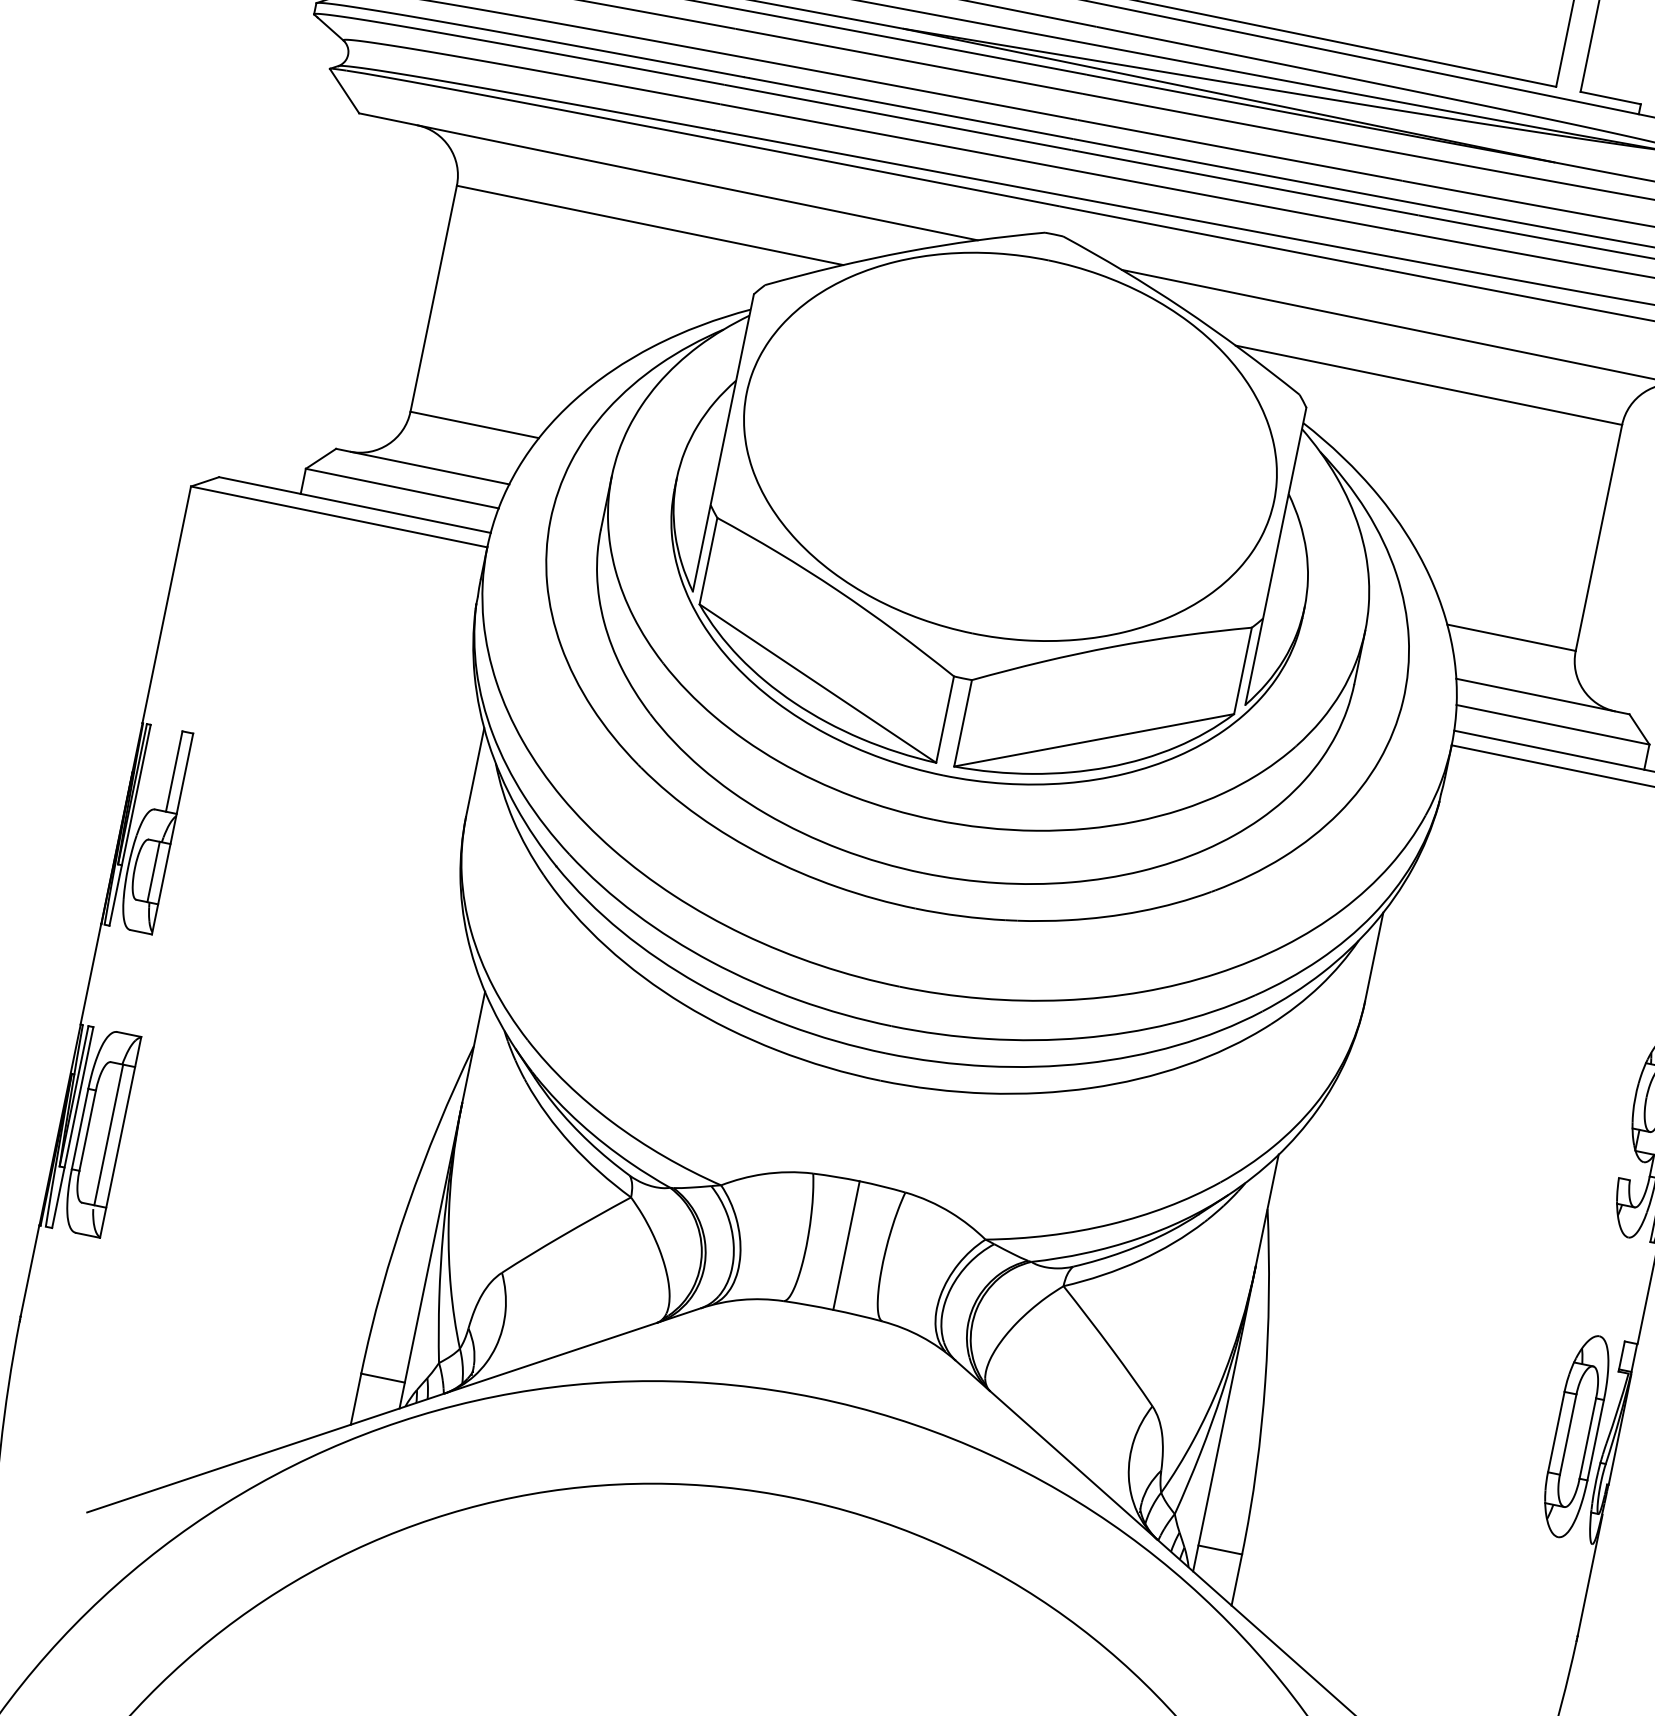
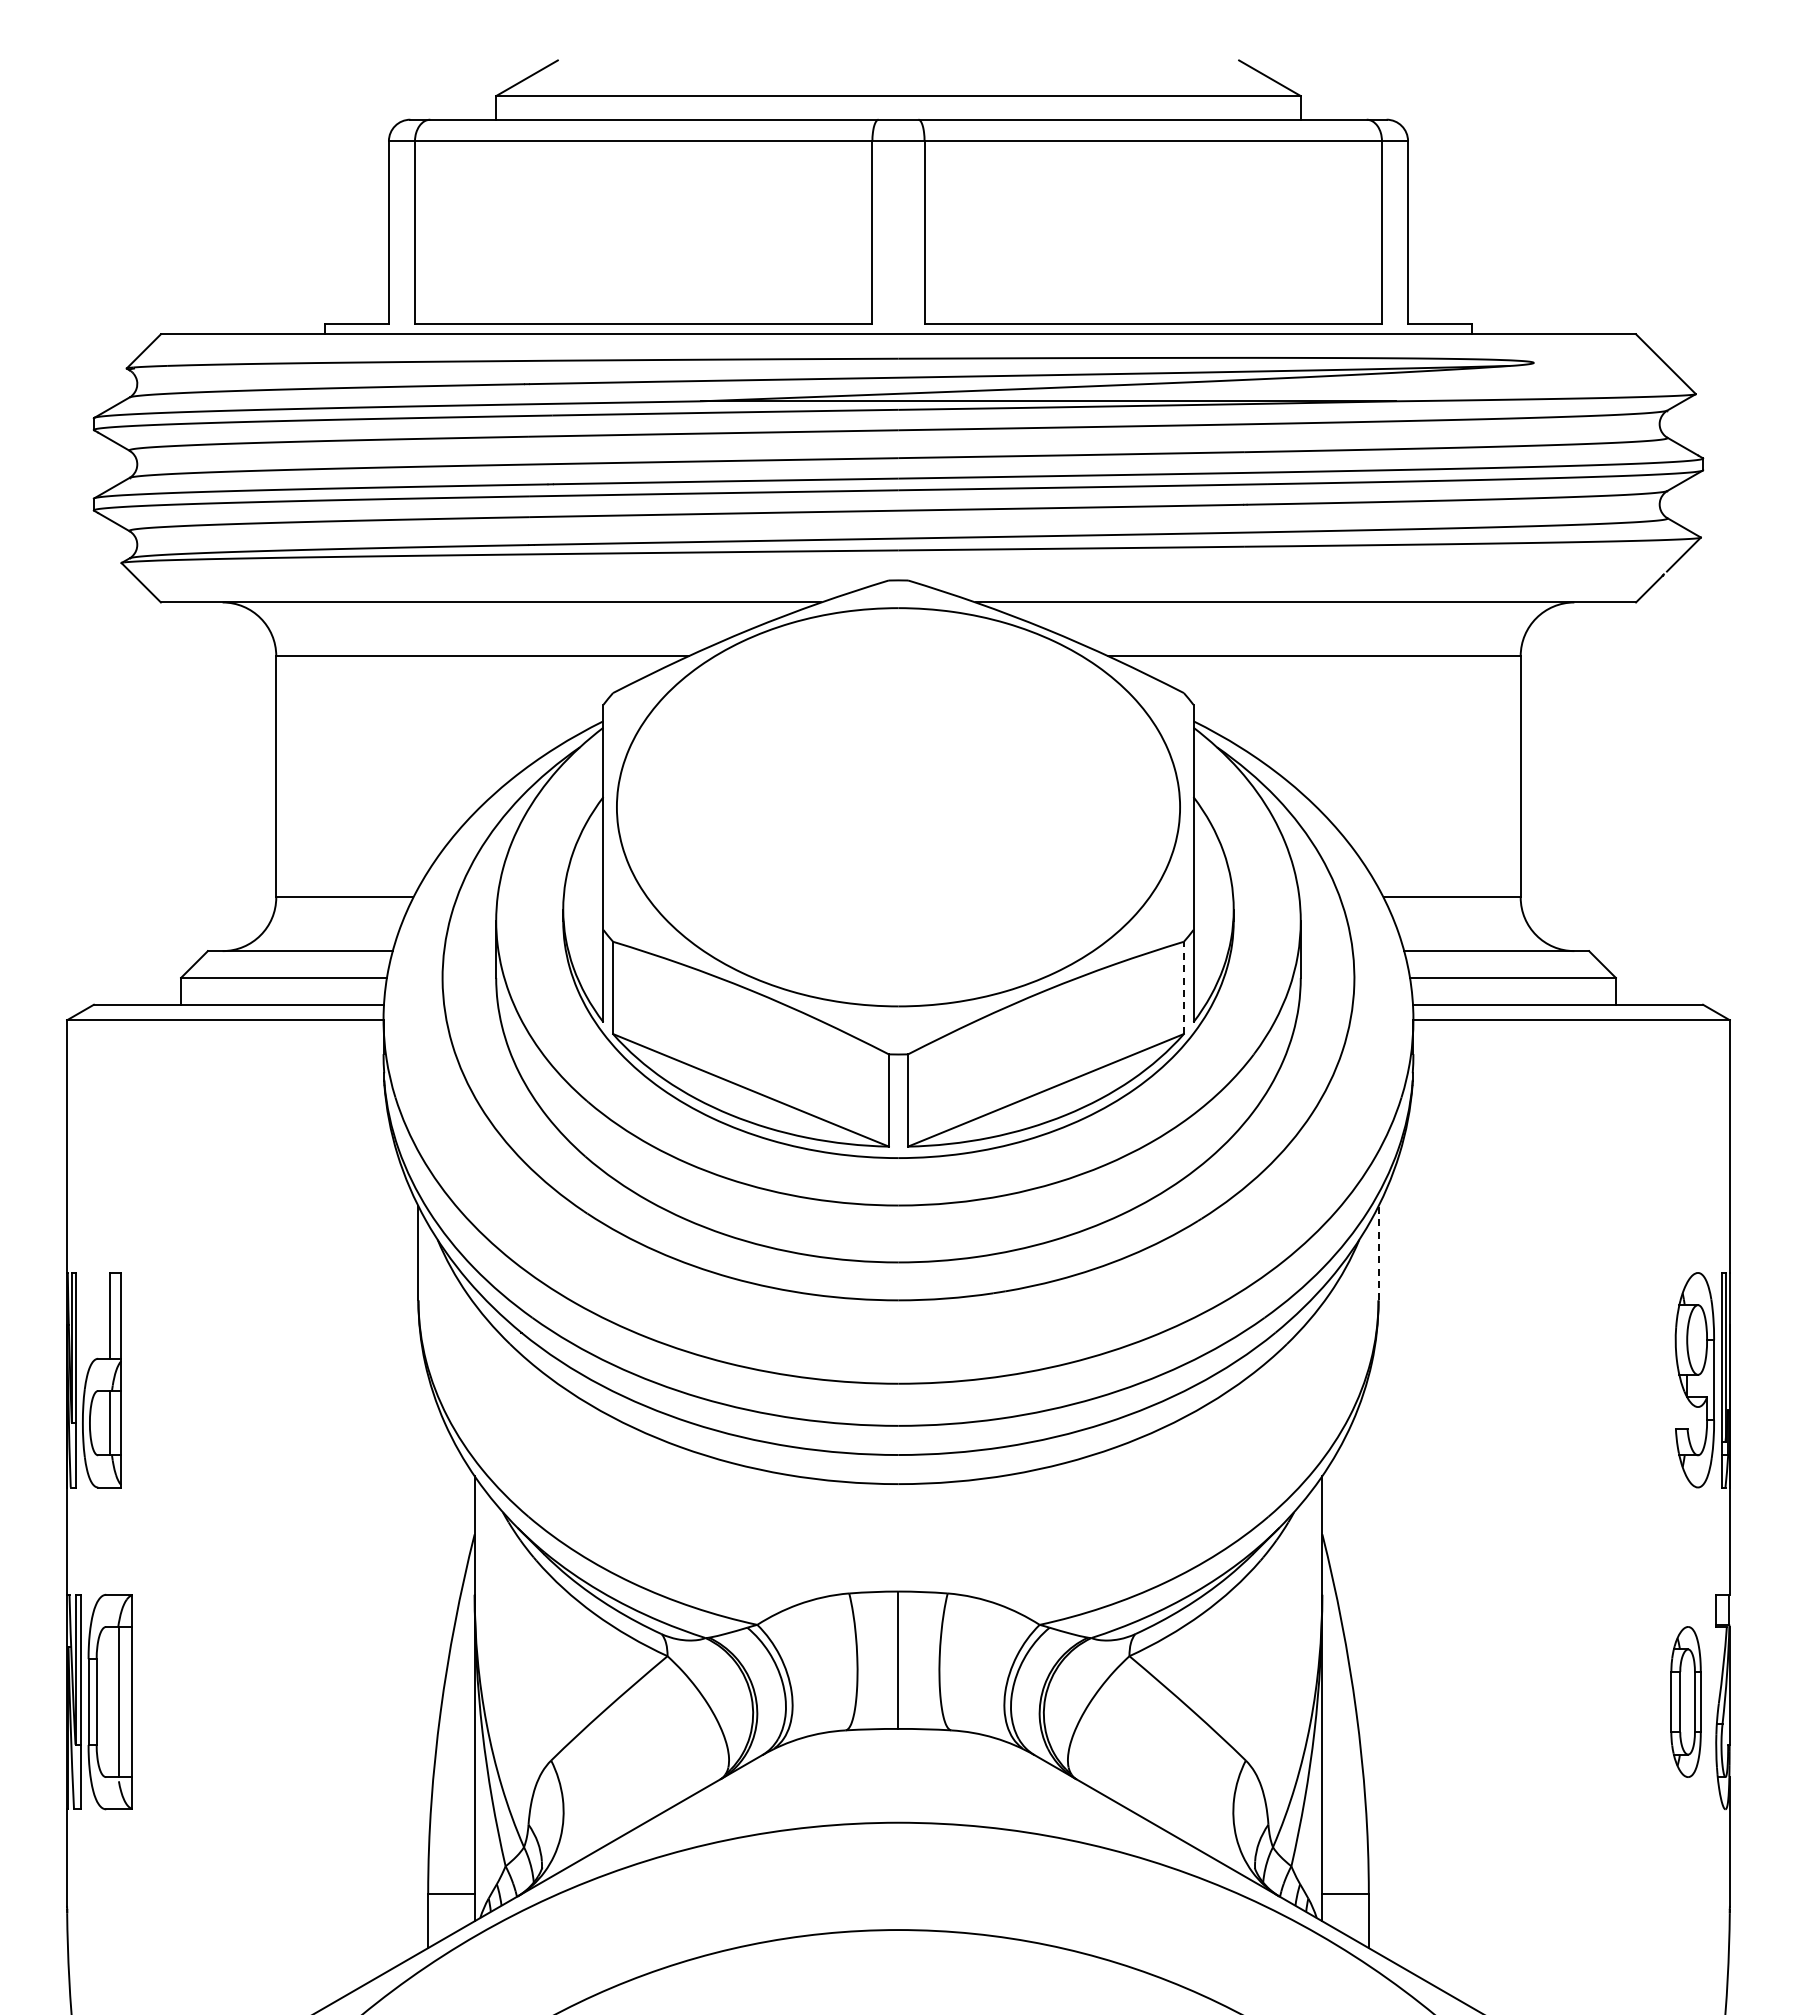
line: (1242, 670) -> (1183, 987), solid -> dashed
line: (1374, 956) -> (1378, 1252), solid -> dashed
part: (1575, 1435) -> (1685, 1701), size x0.7

